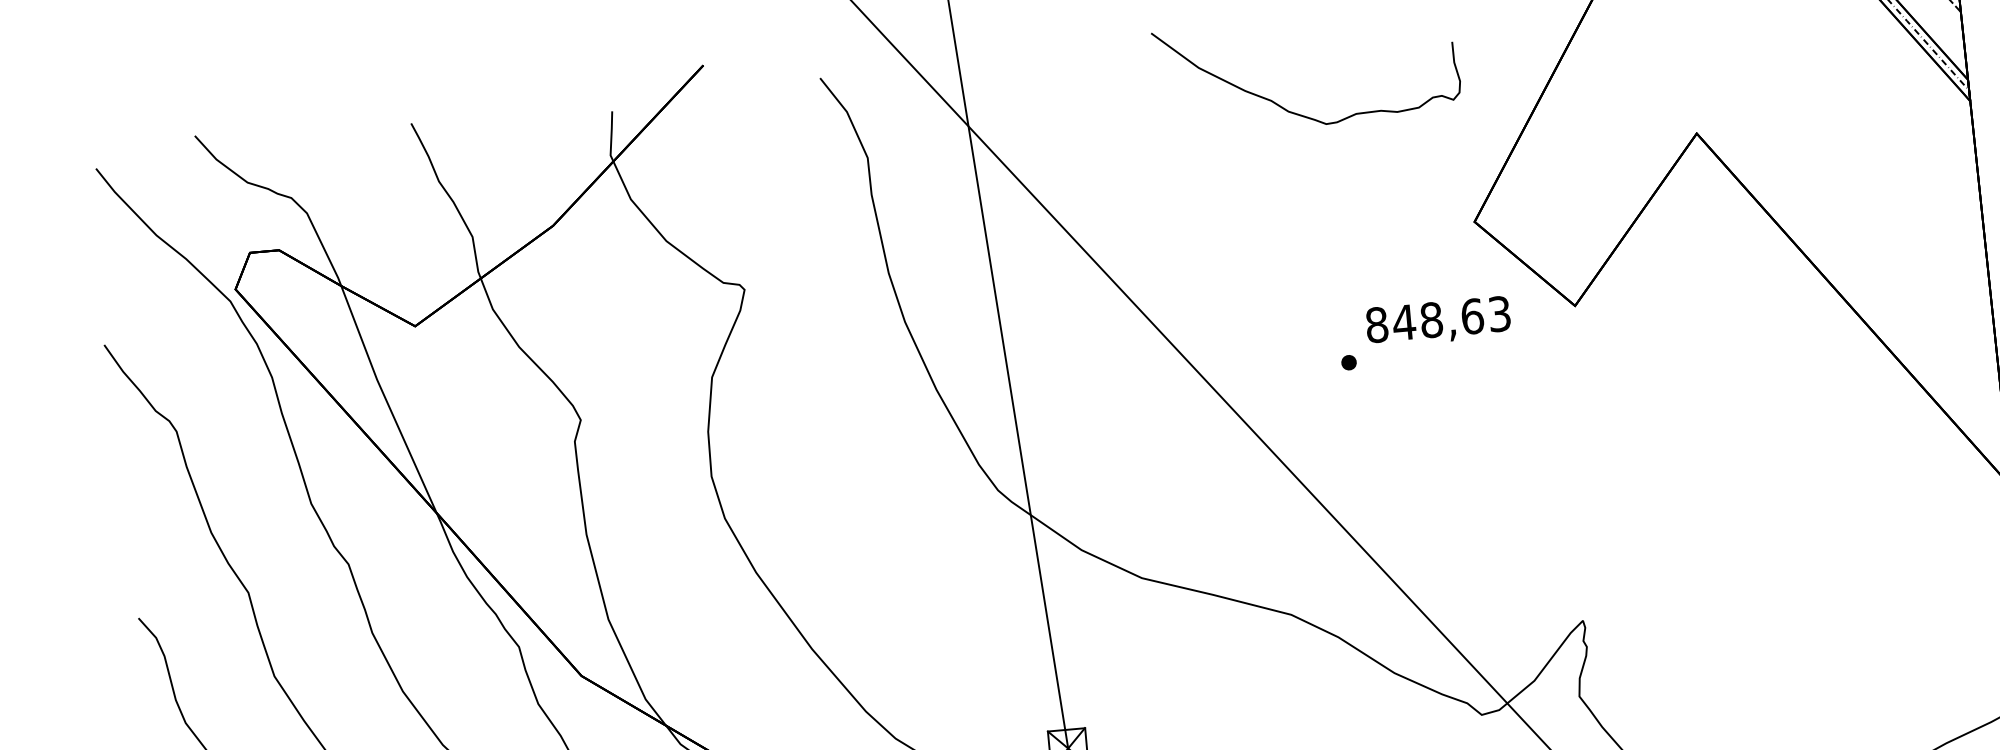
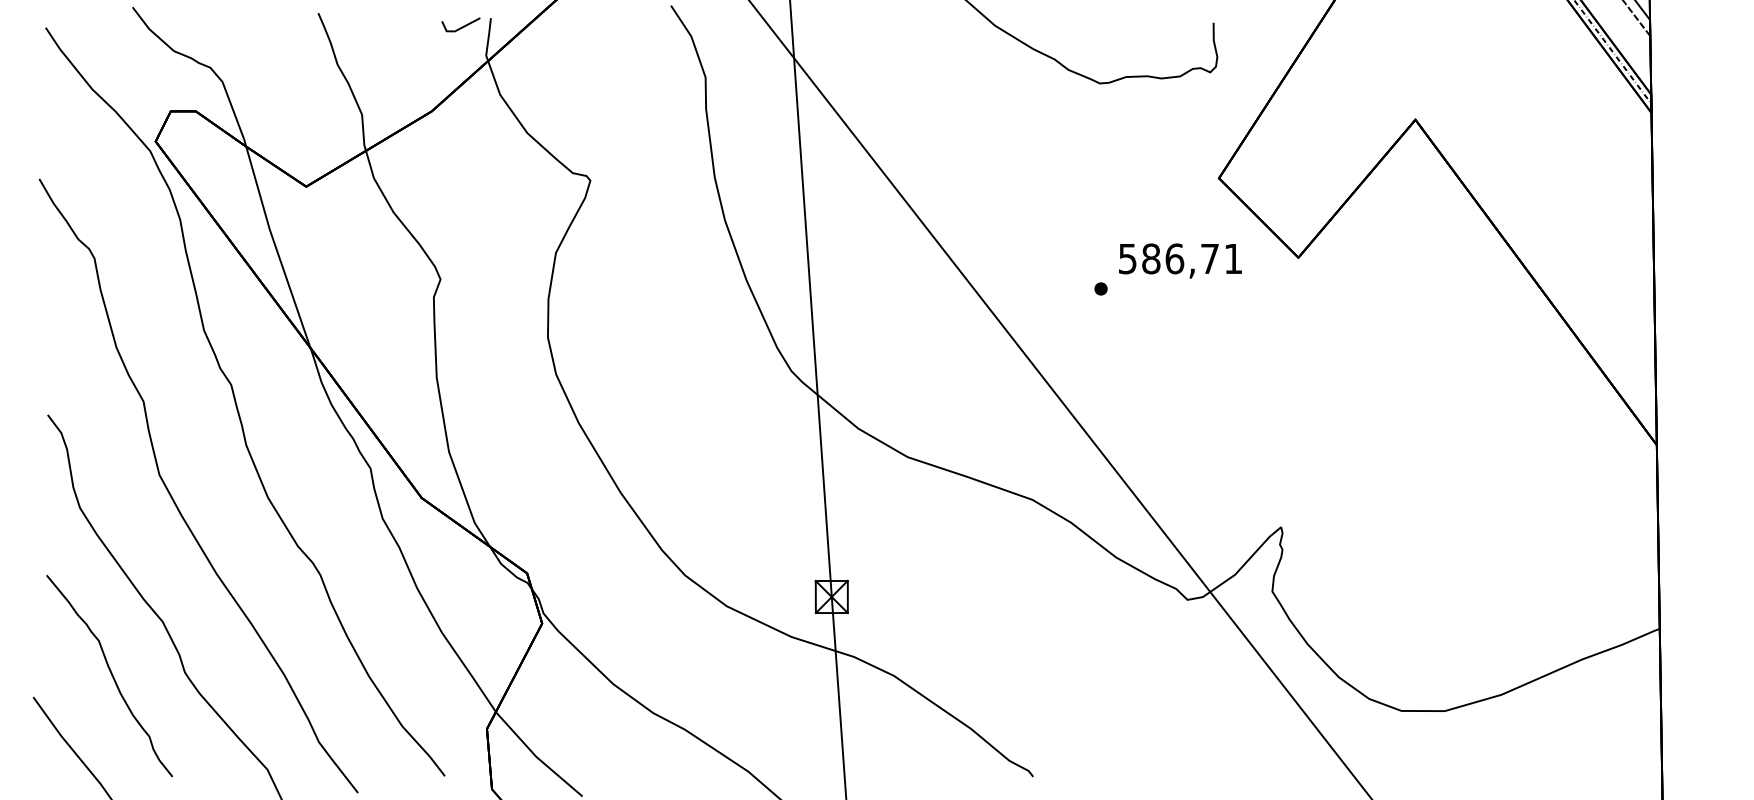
line: (578, 124) -> (461, 26), added
text: (1438, 319) -> (1180, 258), 848,63 -> 586,71

